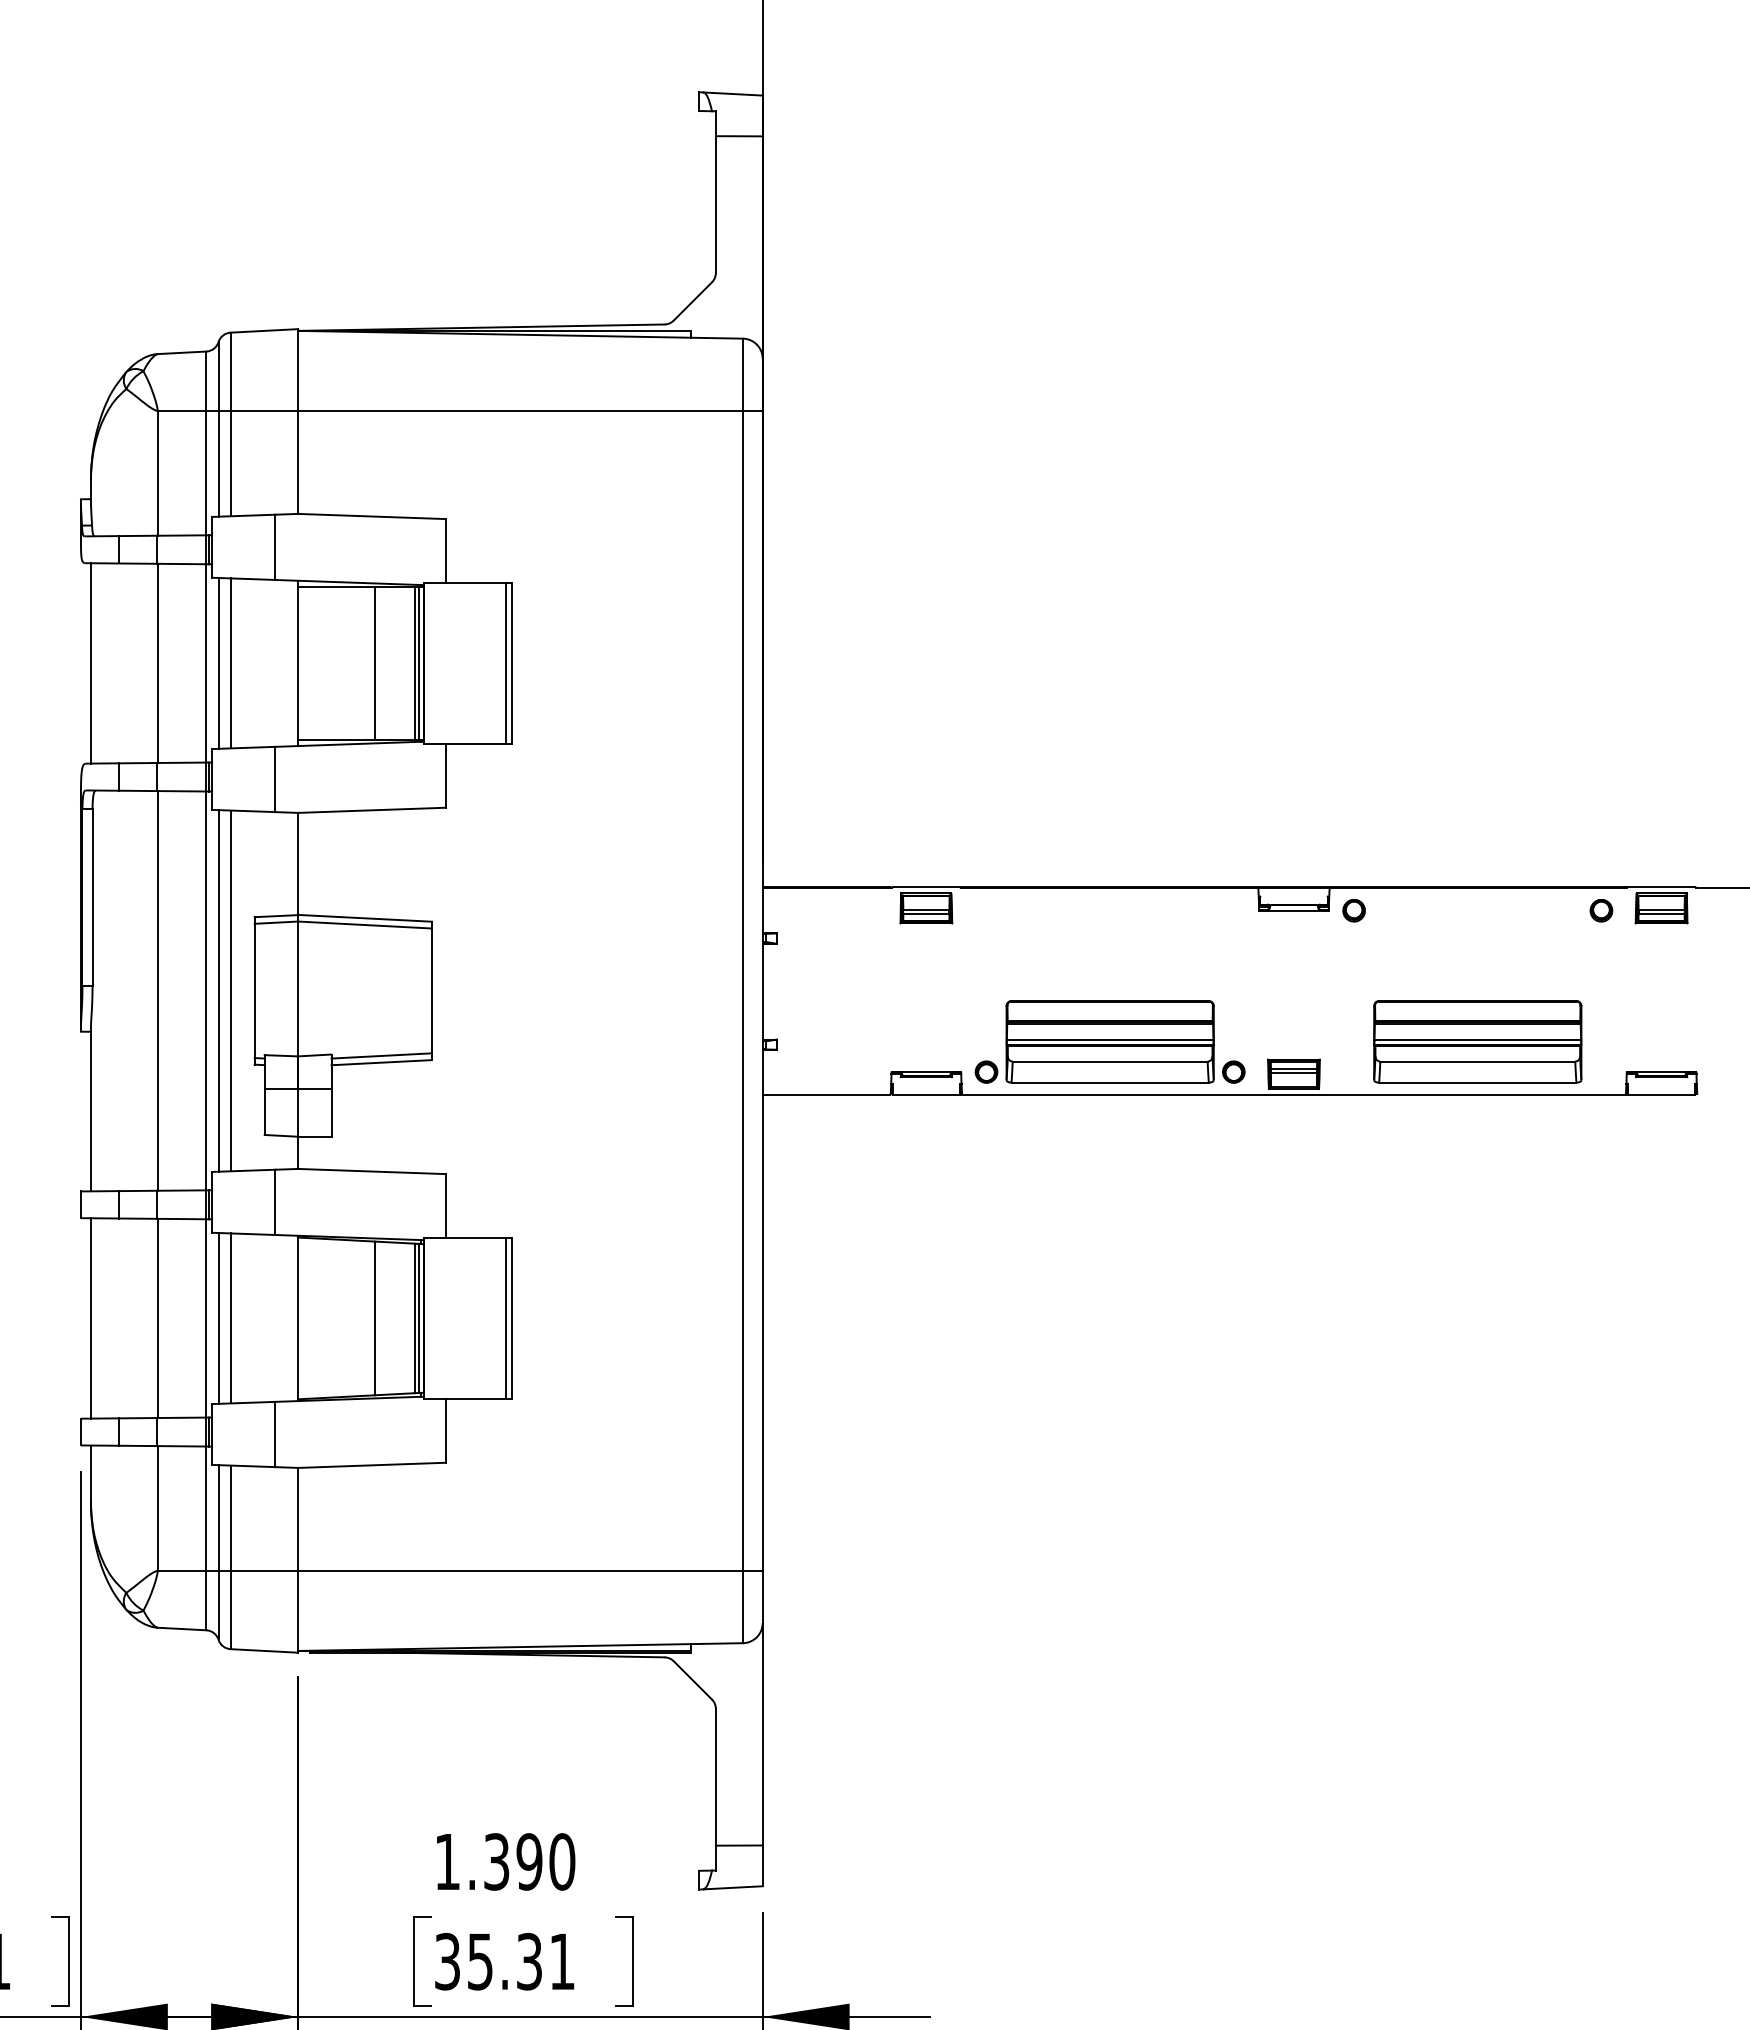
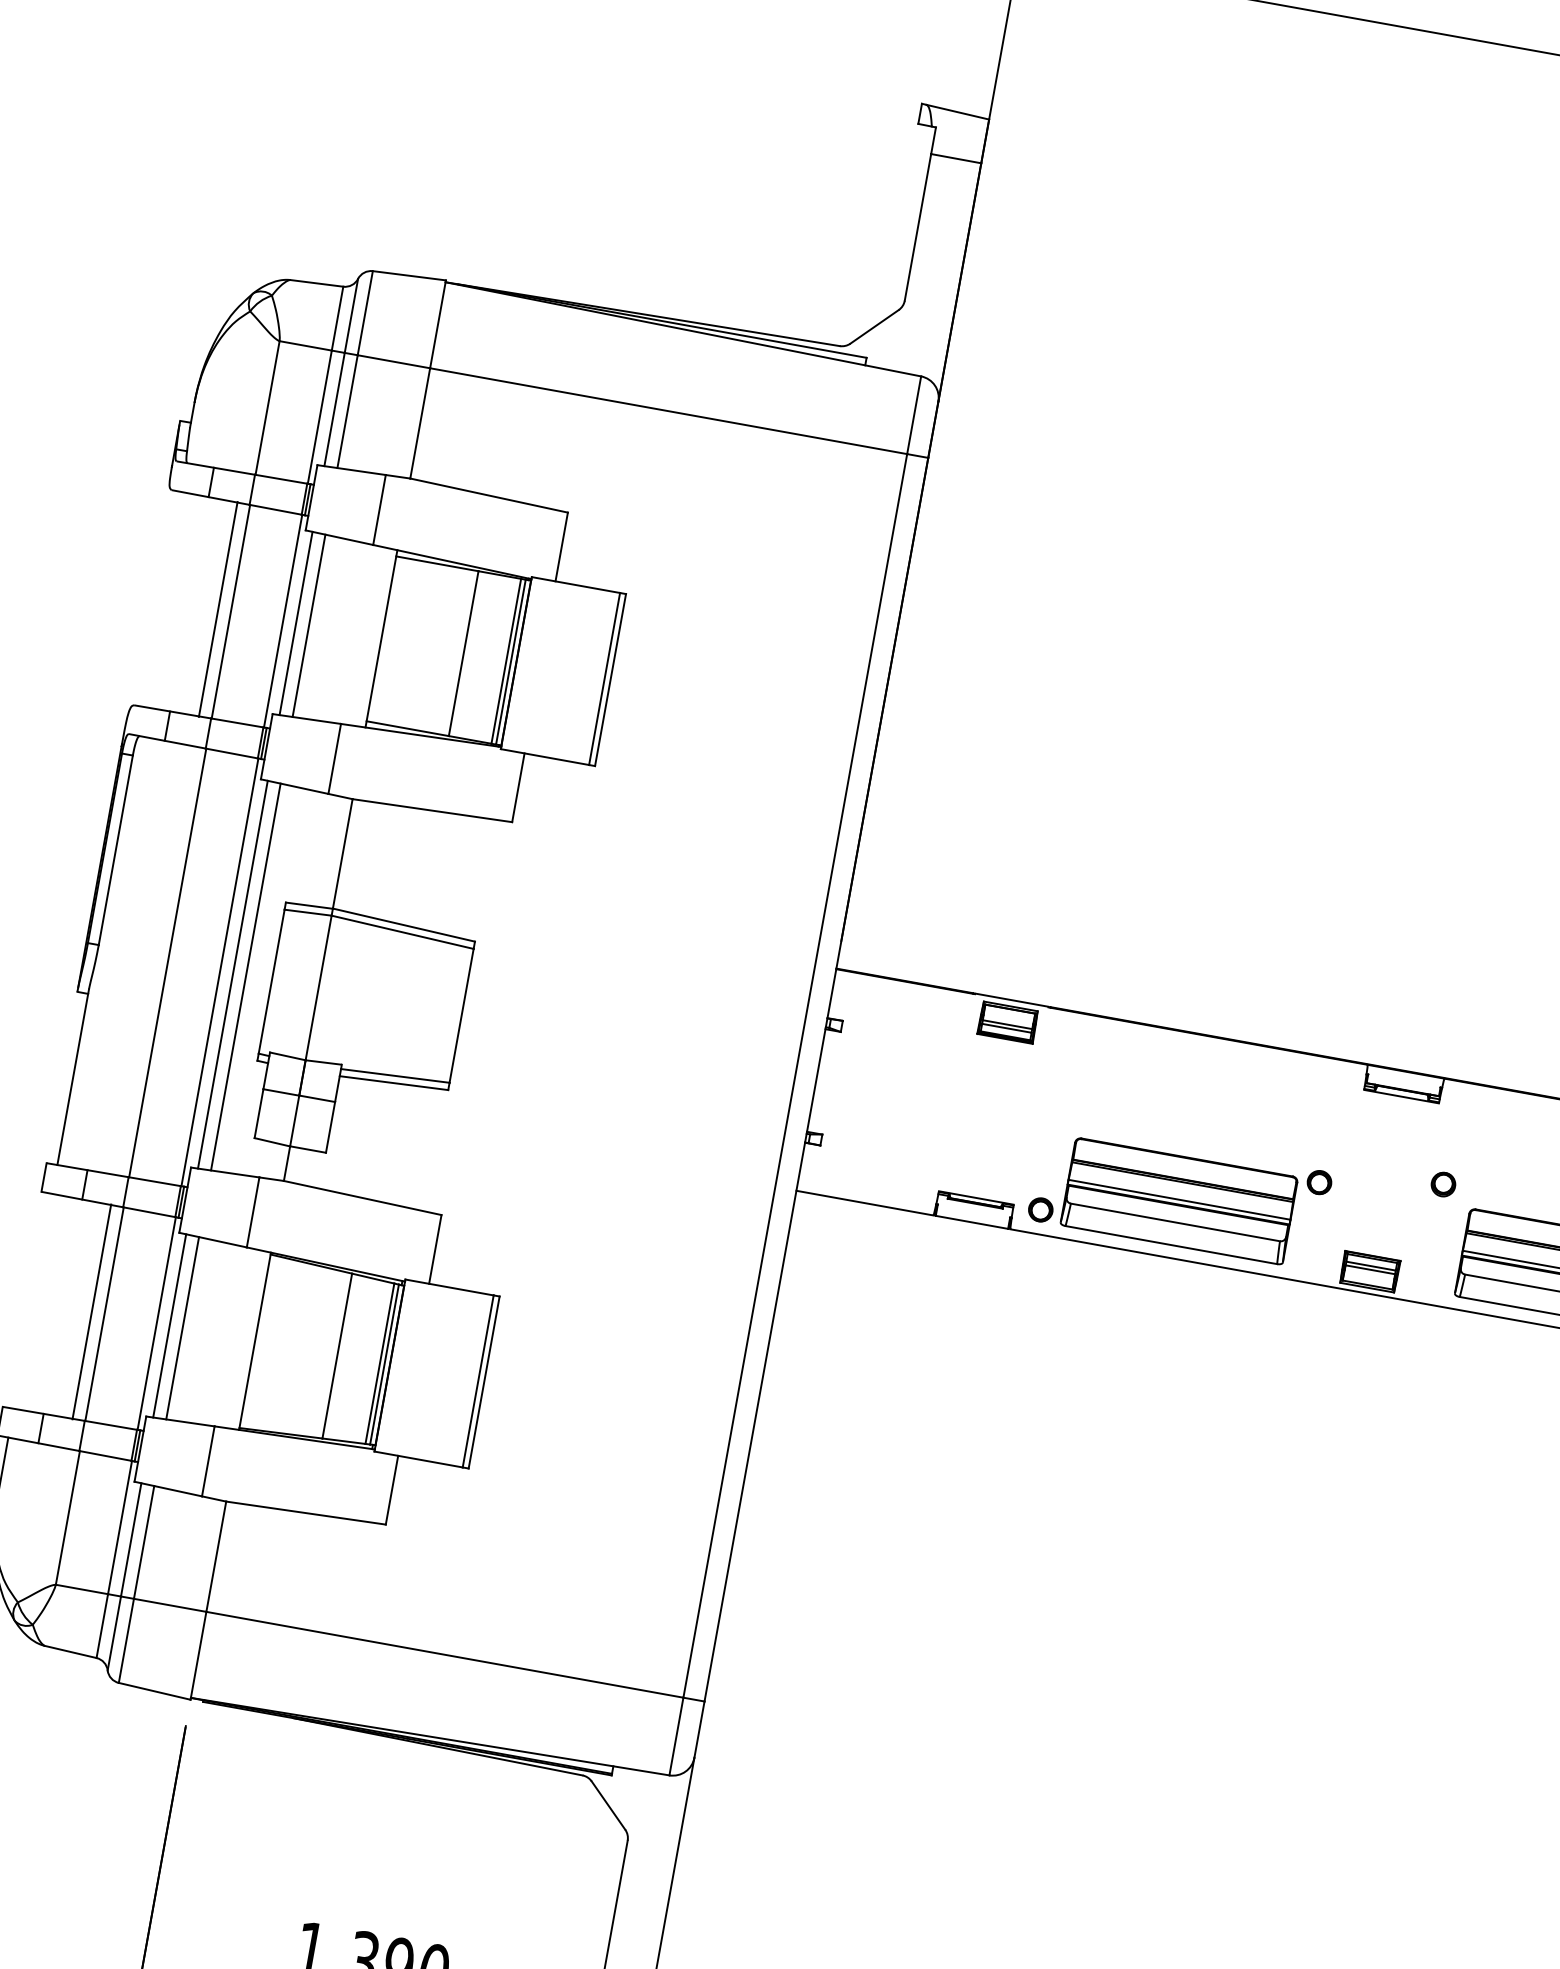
line: (90, 663) -> (217, 609), moved
part: (1353, 910) -> (1442, 1184), moved
part: (1233, 1071) -> (1319, 1181), moved
line: (90, 1318) -> (91, 1311), moved

